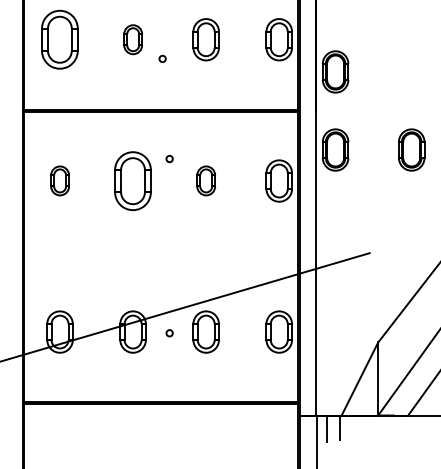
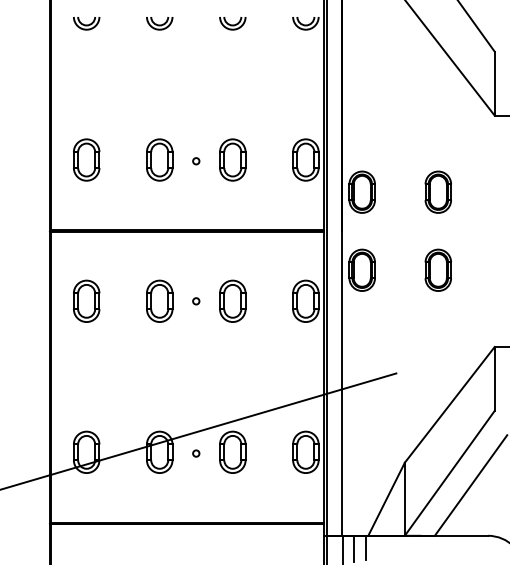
part: (59, 39) -> (86, 159), size x0.71
part: (132, 39) -> (159, 159), size x1.43
circle: (162, 59) -> (196, 161), moved
part: (410, 71) -> (437, 191), added
circle: (169, 159) -> (196, 301), moved
part: (59, 180) -> (86, 300), size x1.43
part: (132, 180) -> (159, 300), size x0.71
part: (205, 180) -> (232, 300), size x1.43

